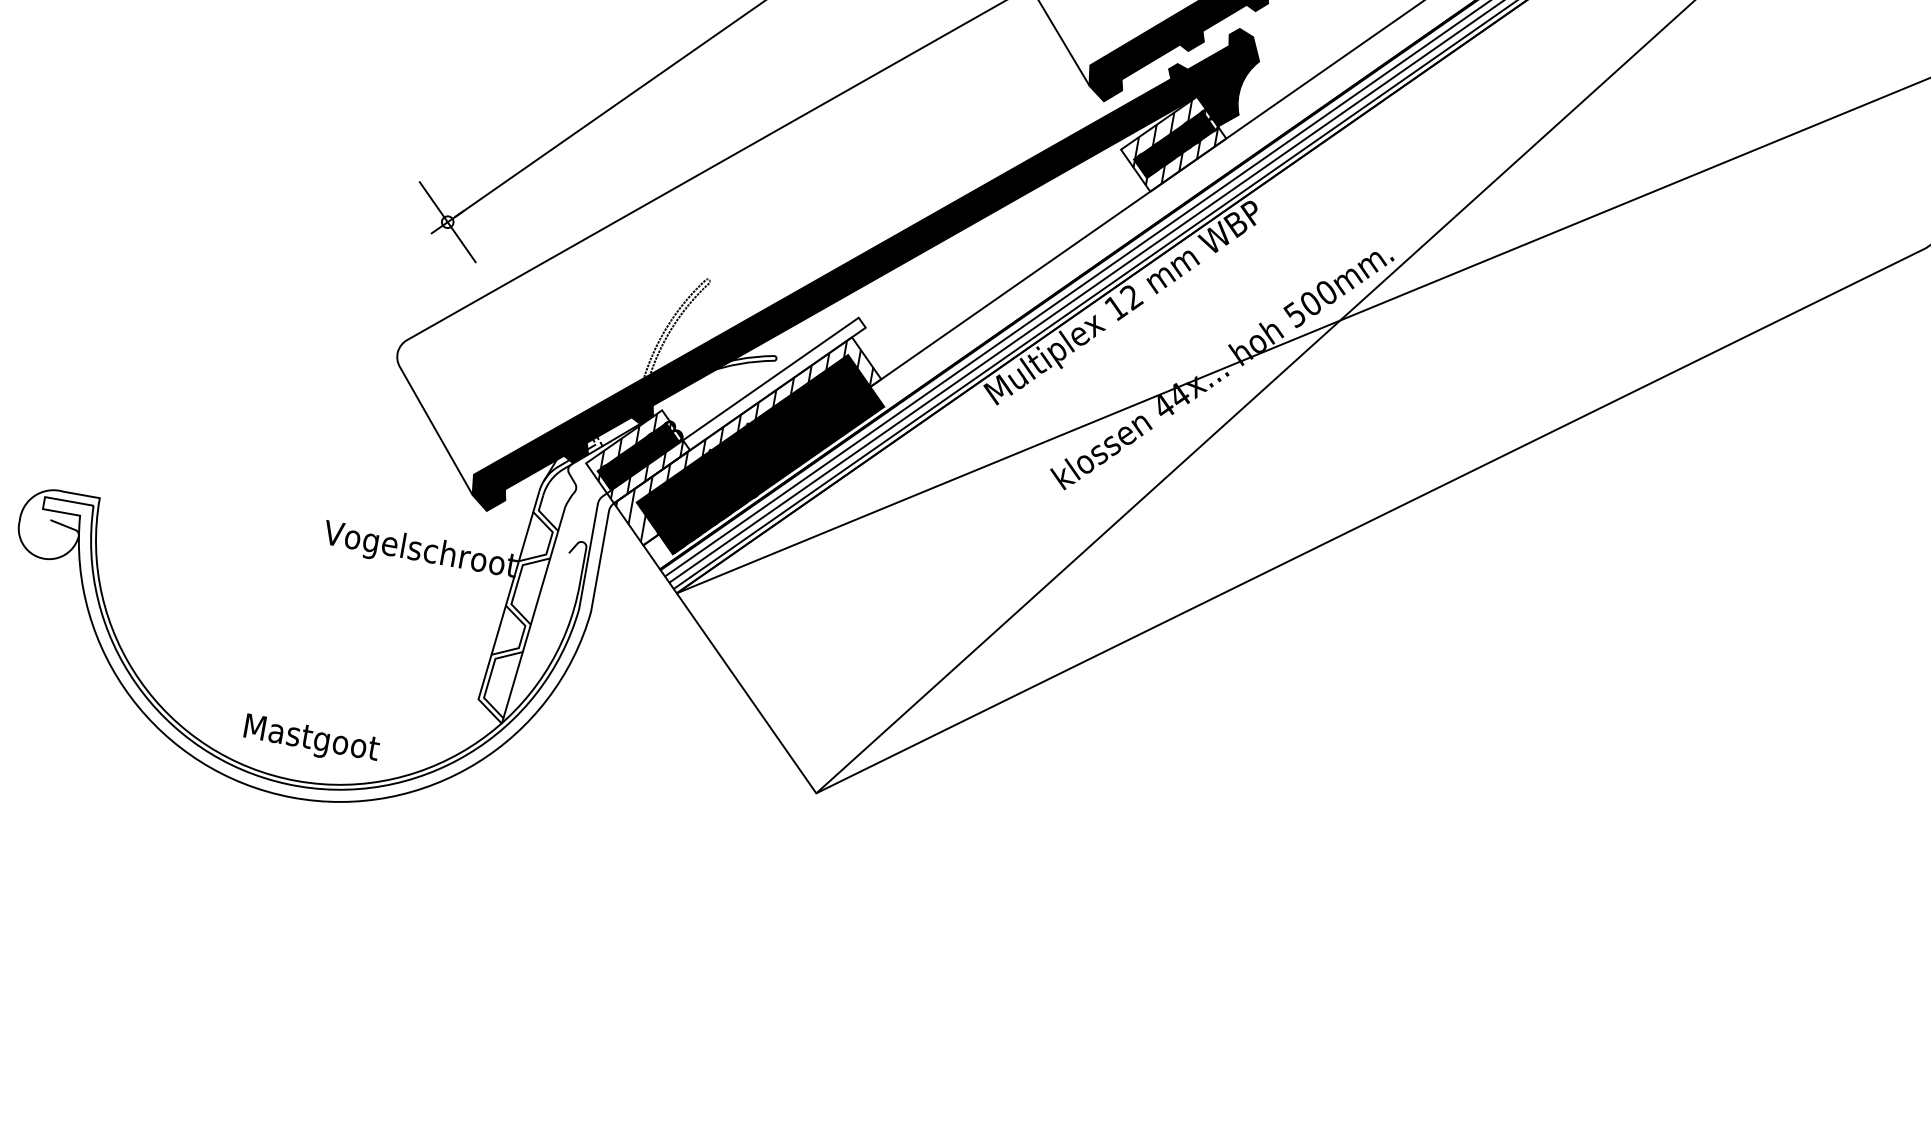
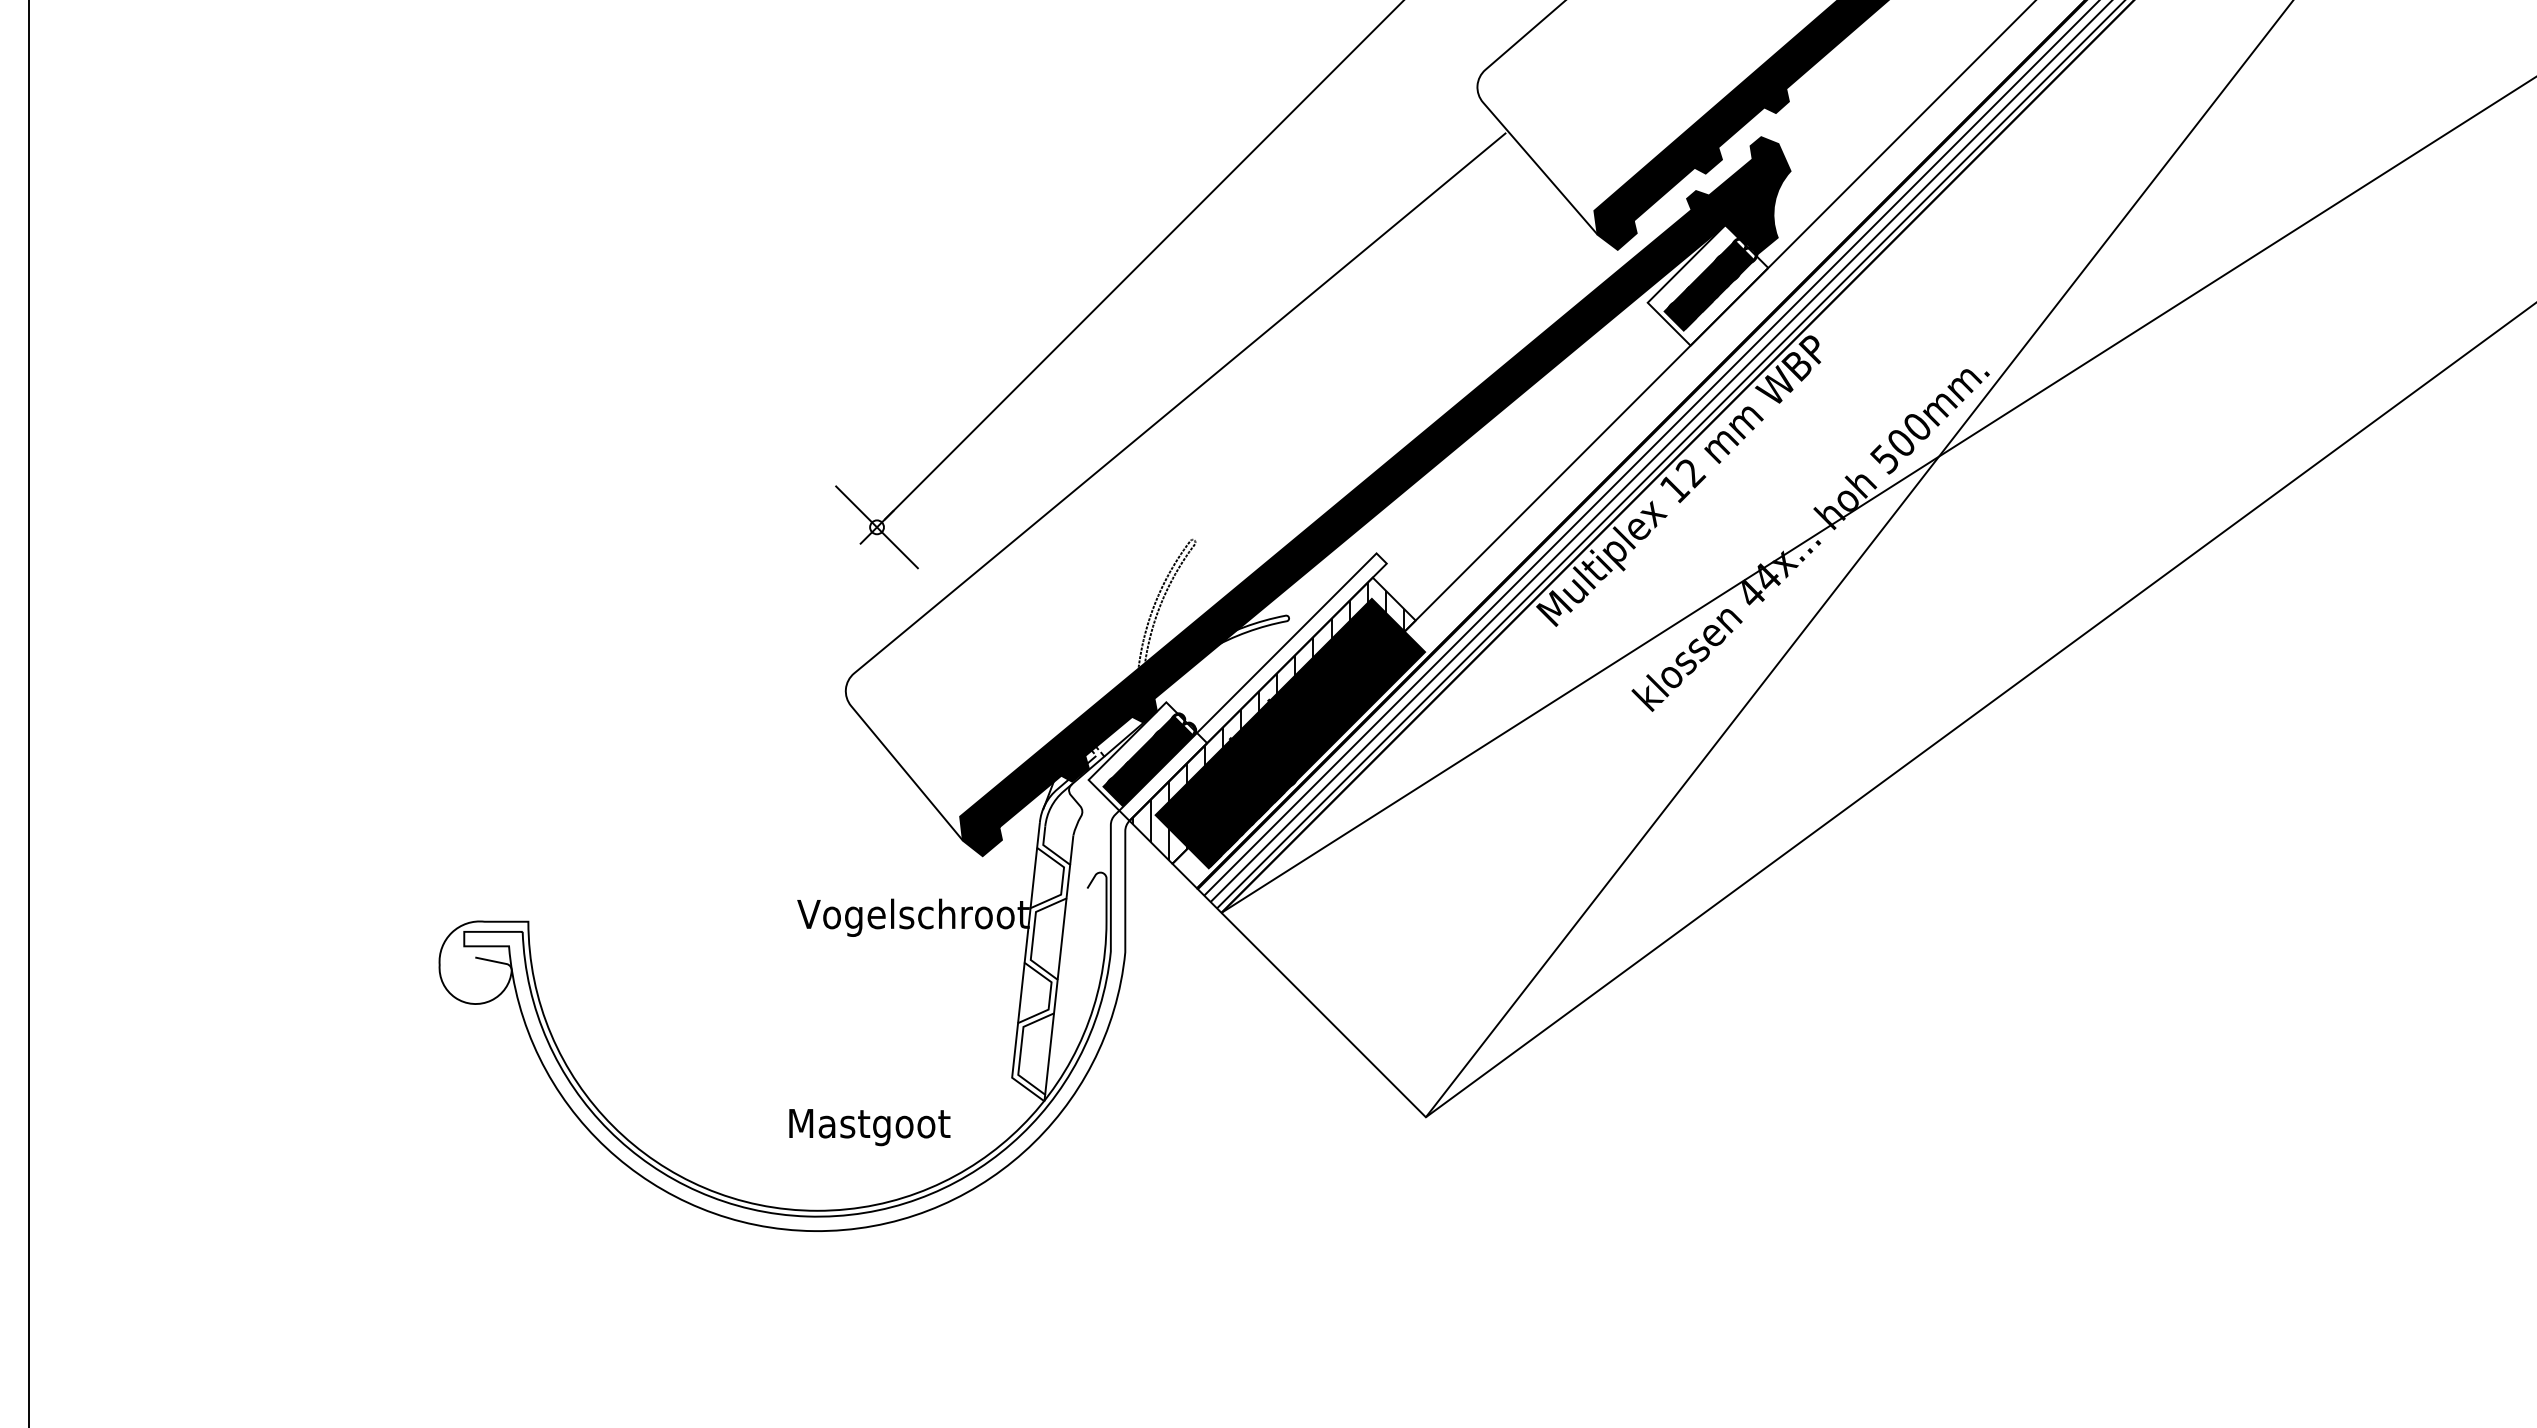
hatch: (1169, 142) -> (1702, 284), removed
hatch: (633, 455) -> (1142, 761), removed
text: (311, 740) -> (869, 1127), moved

